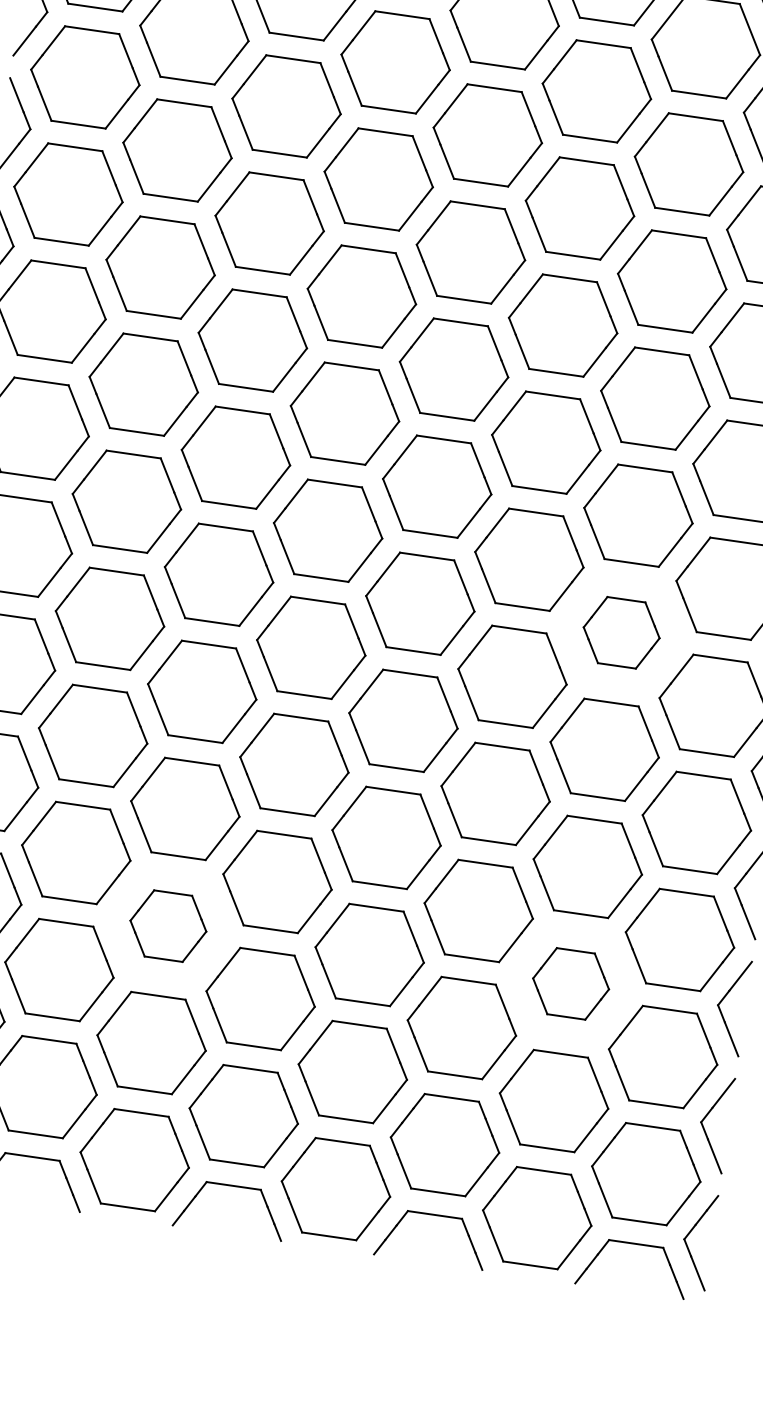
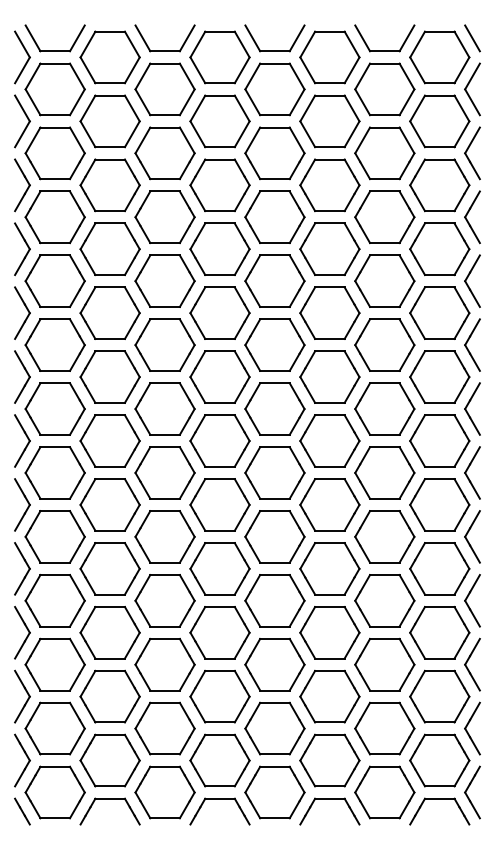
part: (621, 631) -> (384, 472), size x1.43
part: (167, 925) -> (164, 664), size x1.43
part: (570, 983) -> (384, 664), size x1.43

